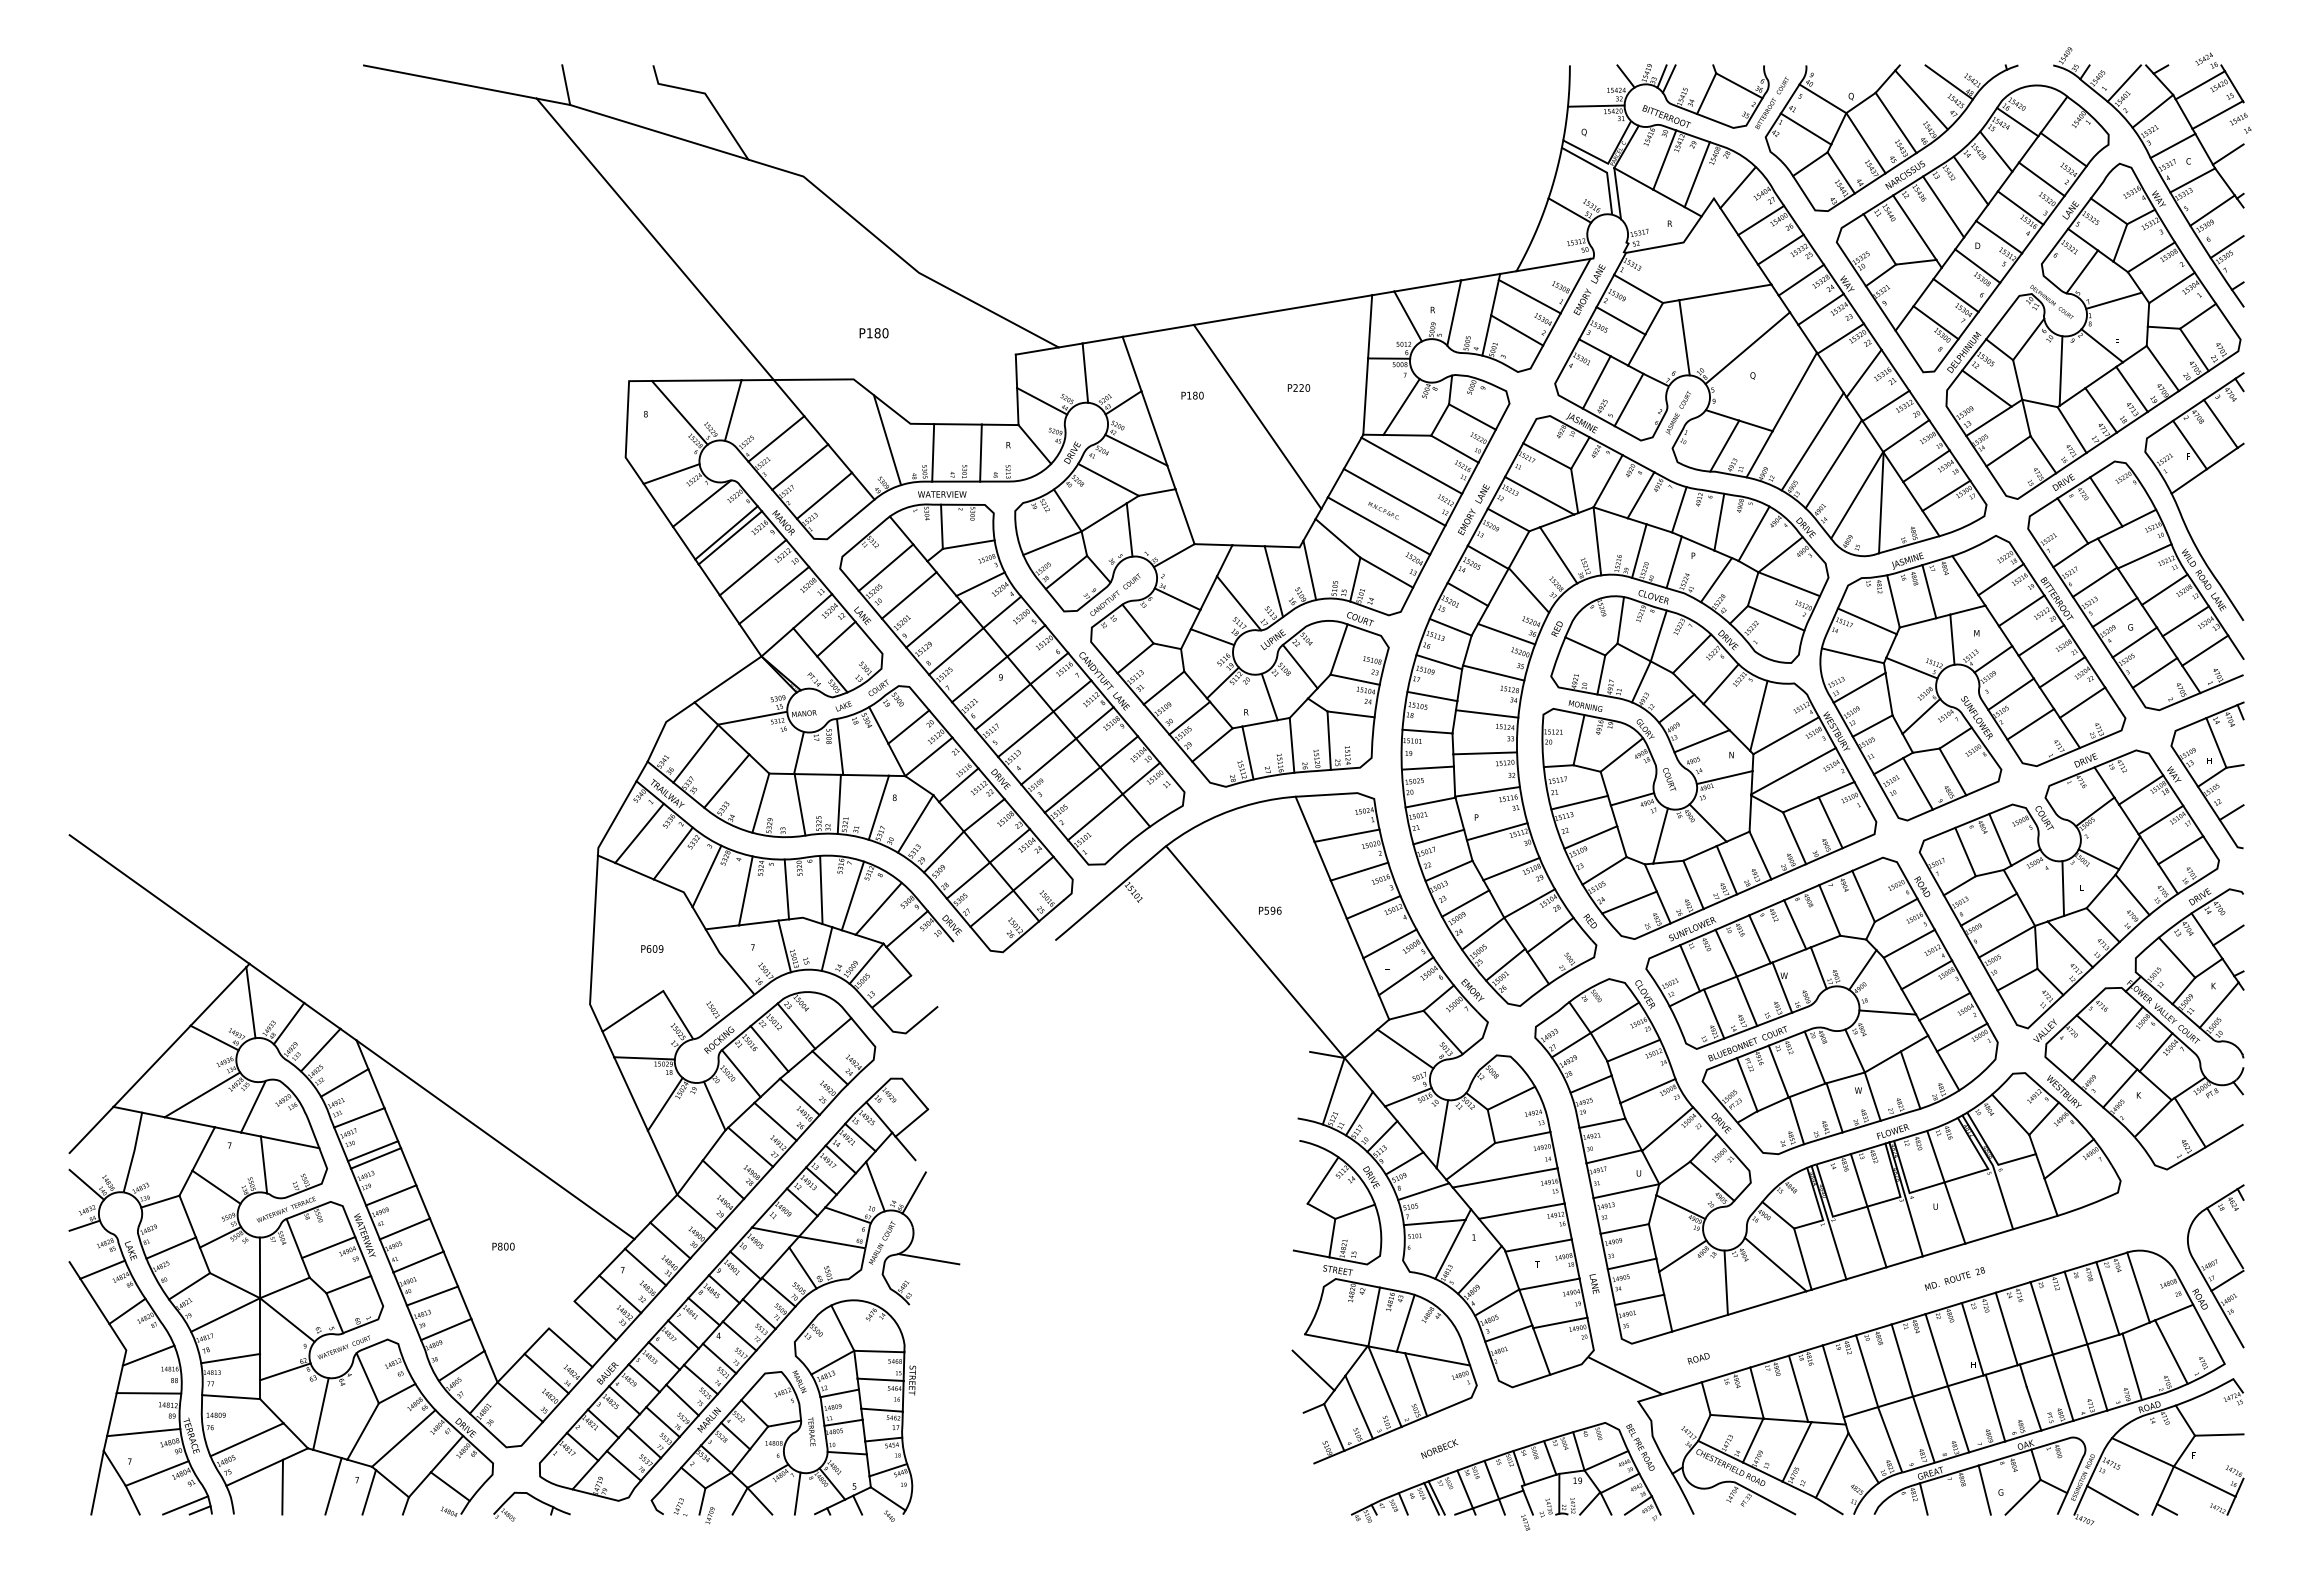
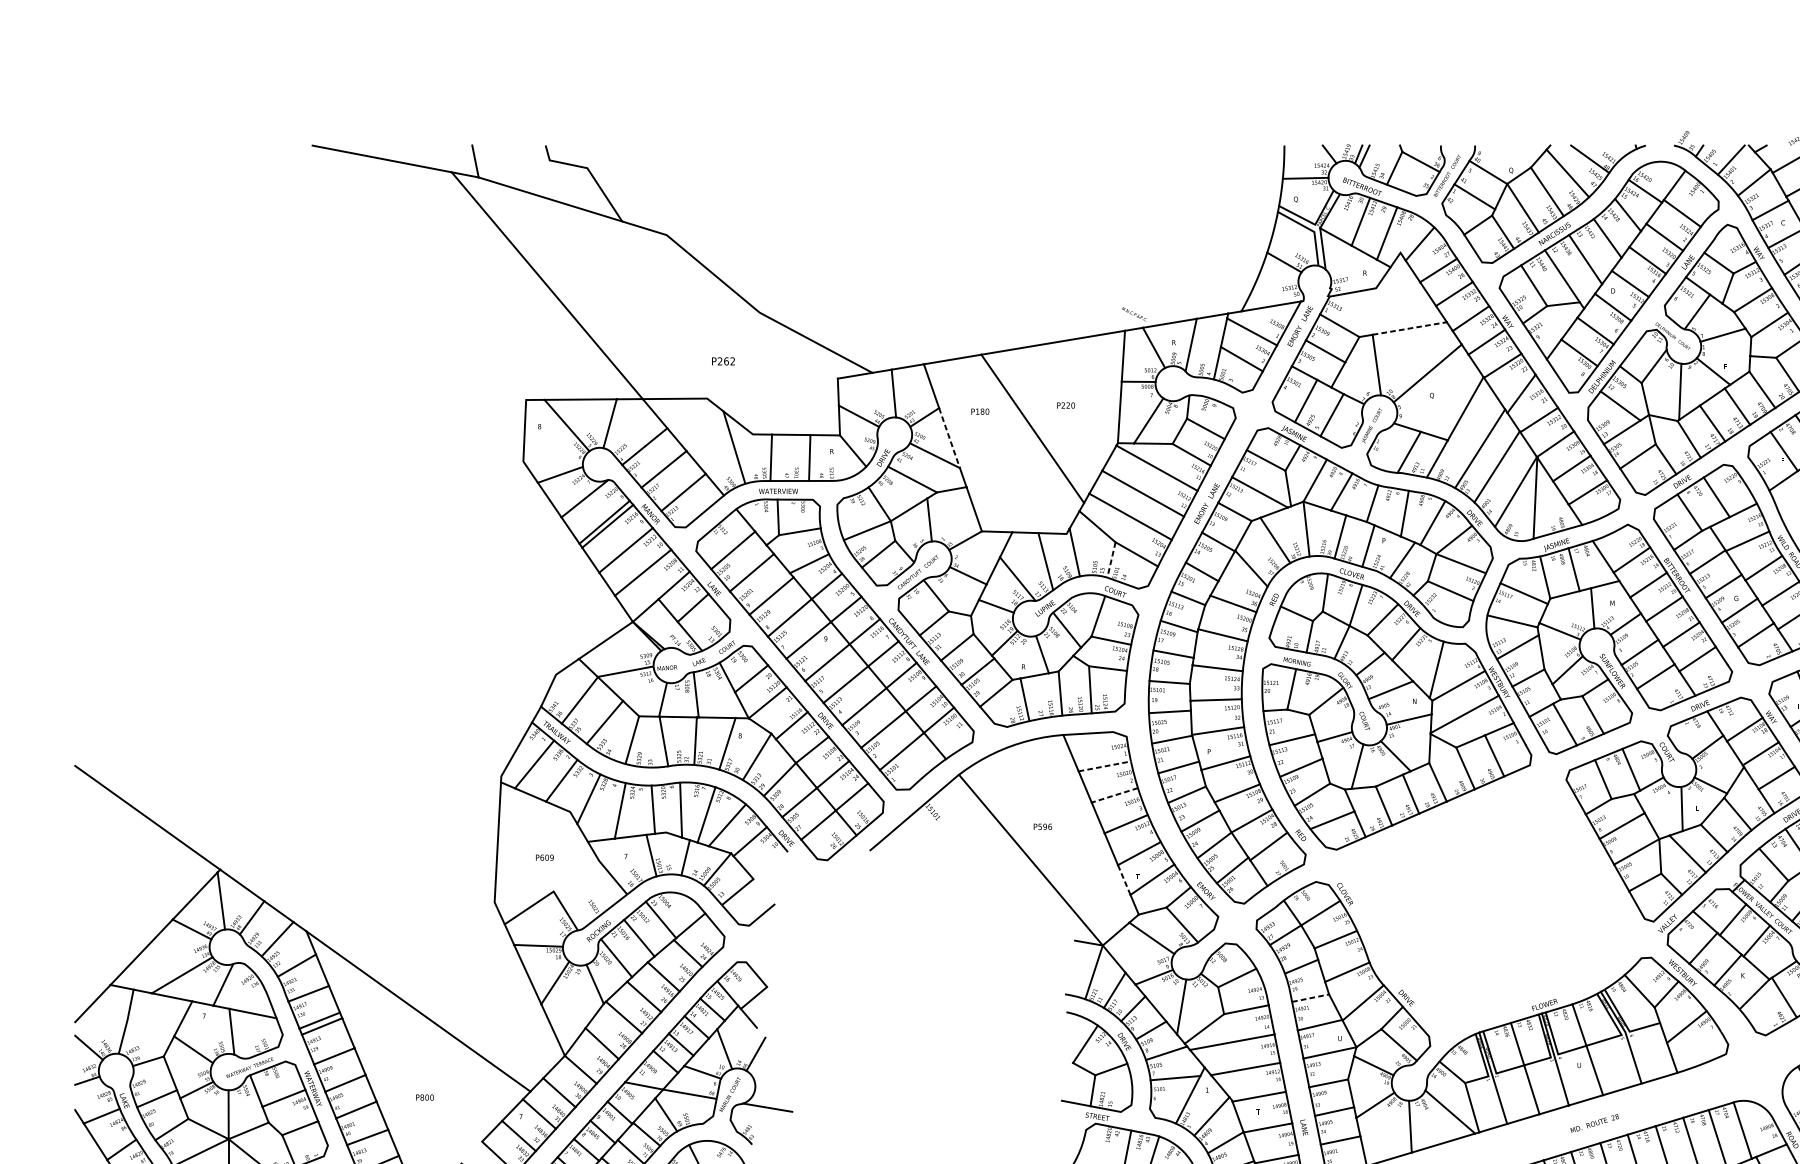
line: (1725, 292) -> (1409, 328), solid -> dashed
text: (877, 333) -> (726, 361), P180 -> P262
line: (1154, 428) -> (949, 438), solid -> dashed
text: (1383, 510) -> (1134, 314), moved
line: (1355, 579) -> (1111, 559), solid -> dashed
line: (1347, 835) -> (1105, 766), solid -> dashed
line: (1359, 871) -> (1114, 795), solid -> dashed
line: (1370, 976) -> (1123, 879), solid -> dashed
part: (1817, 1000) -> (1483, 899), removed
line: (1602, 1123) -> (1310, 998), solid -> dashed

